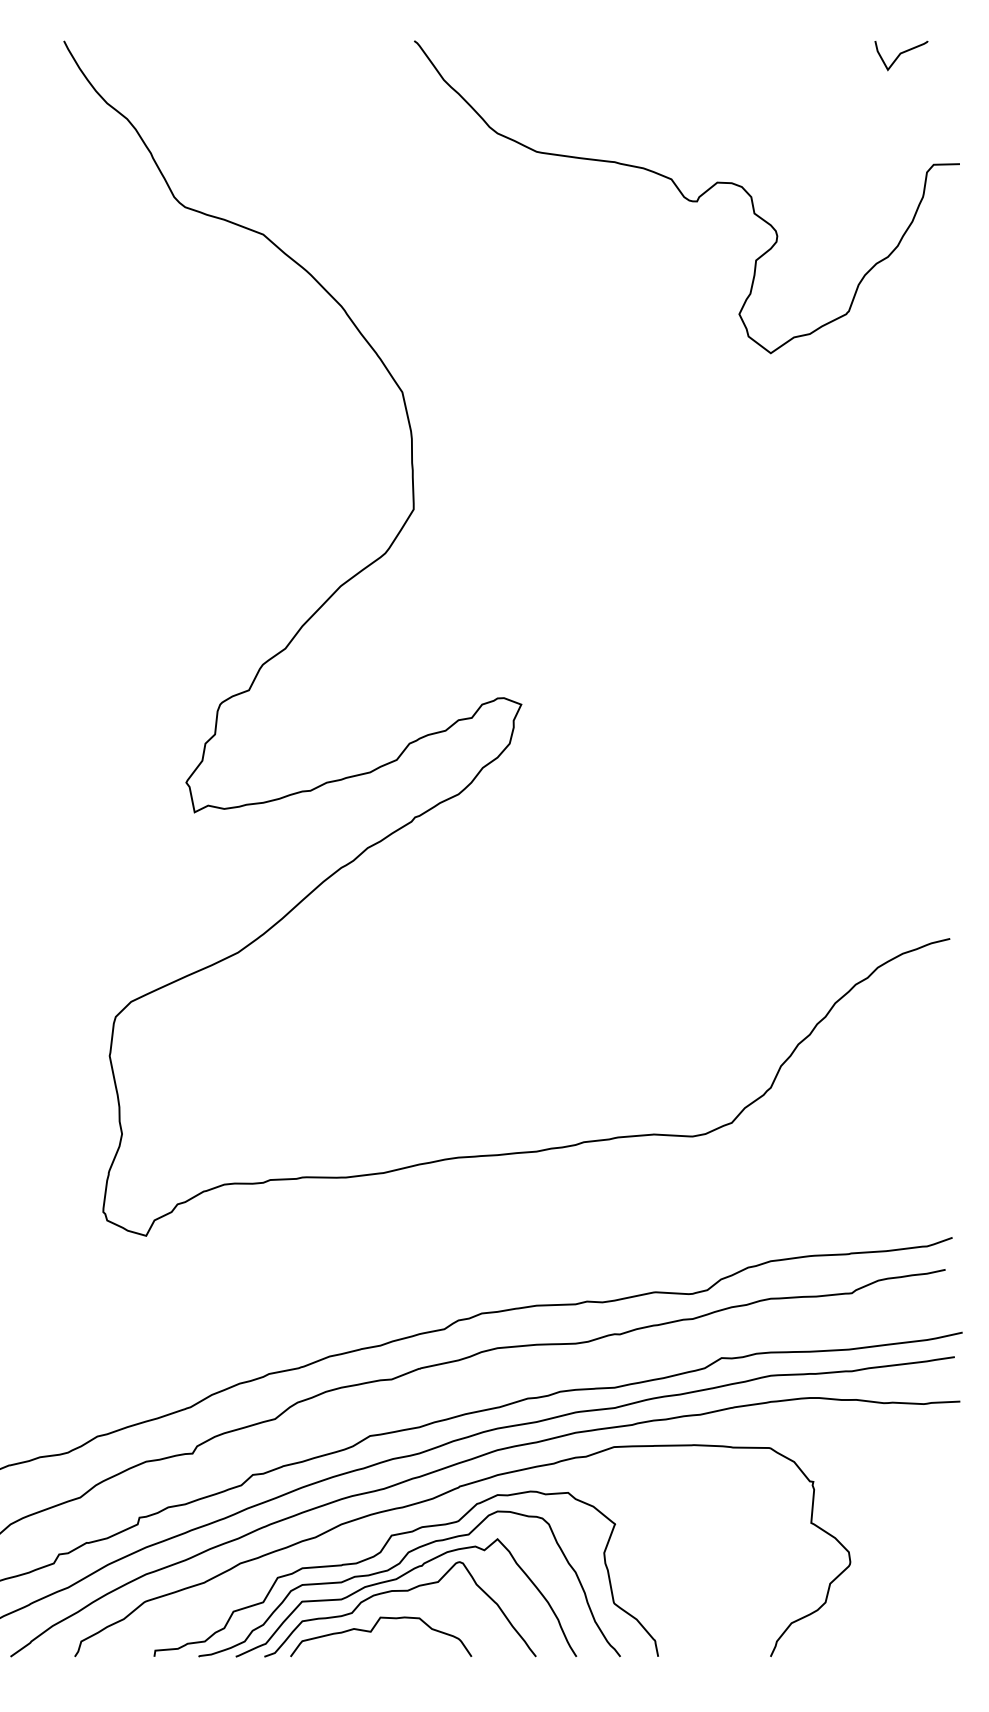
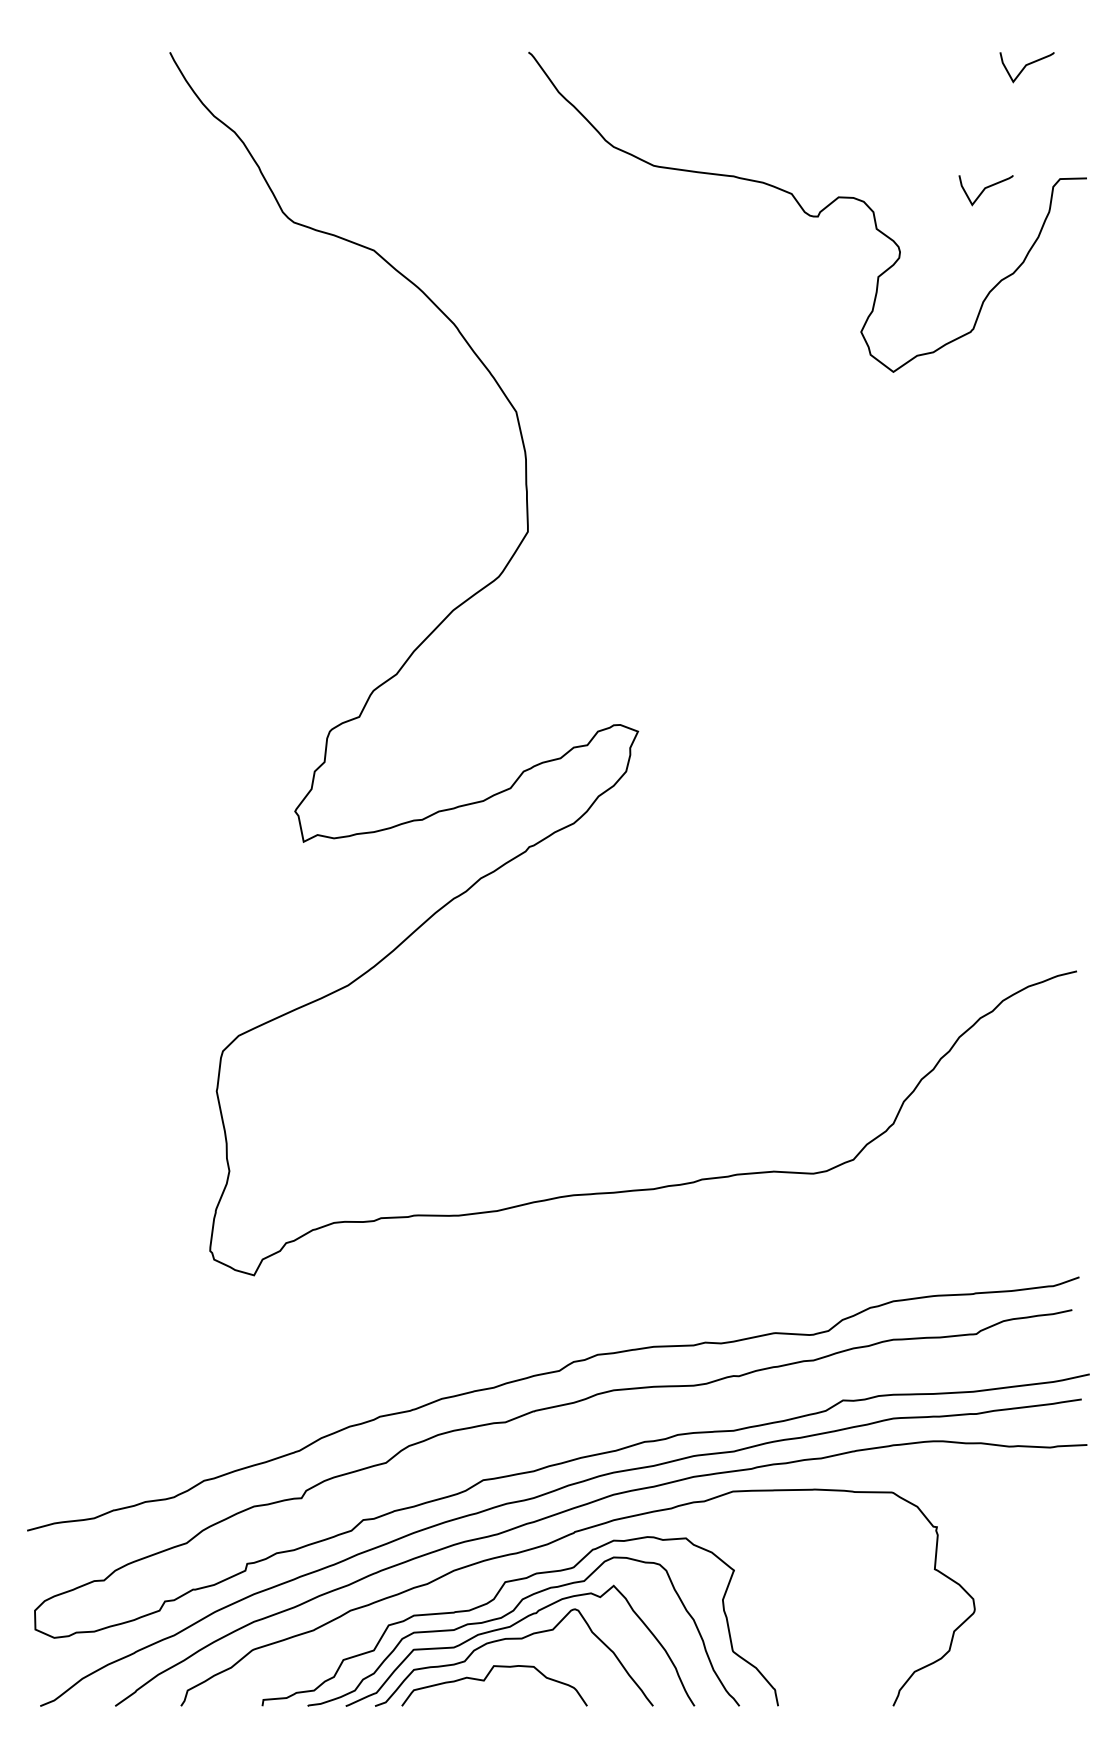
curve: (860, 174) -> (985, 189), added

